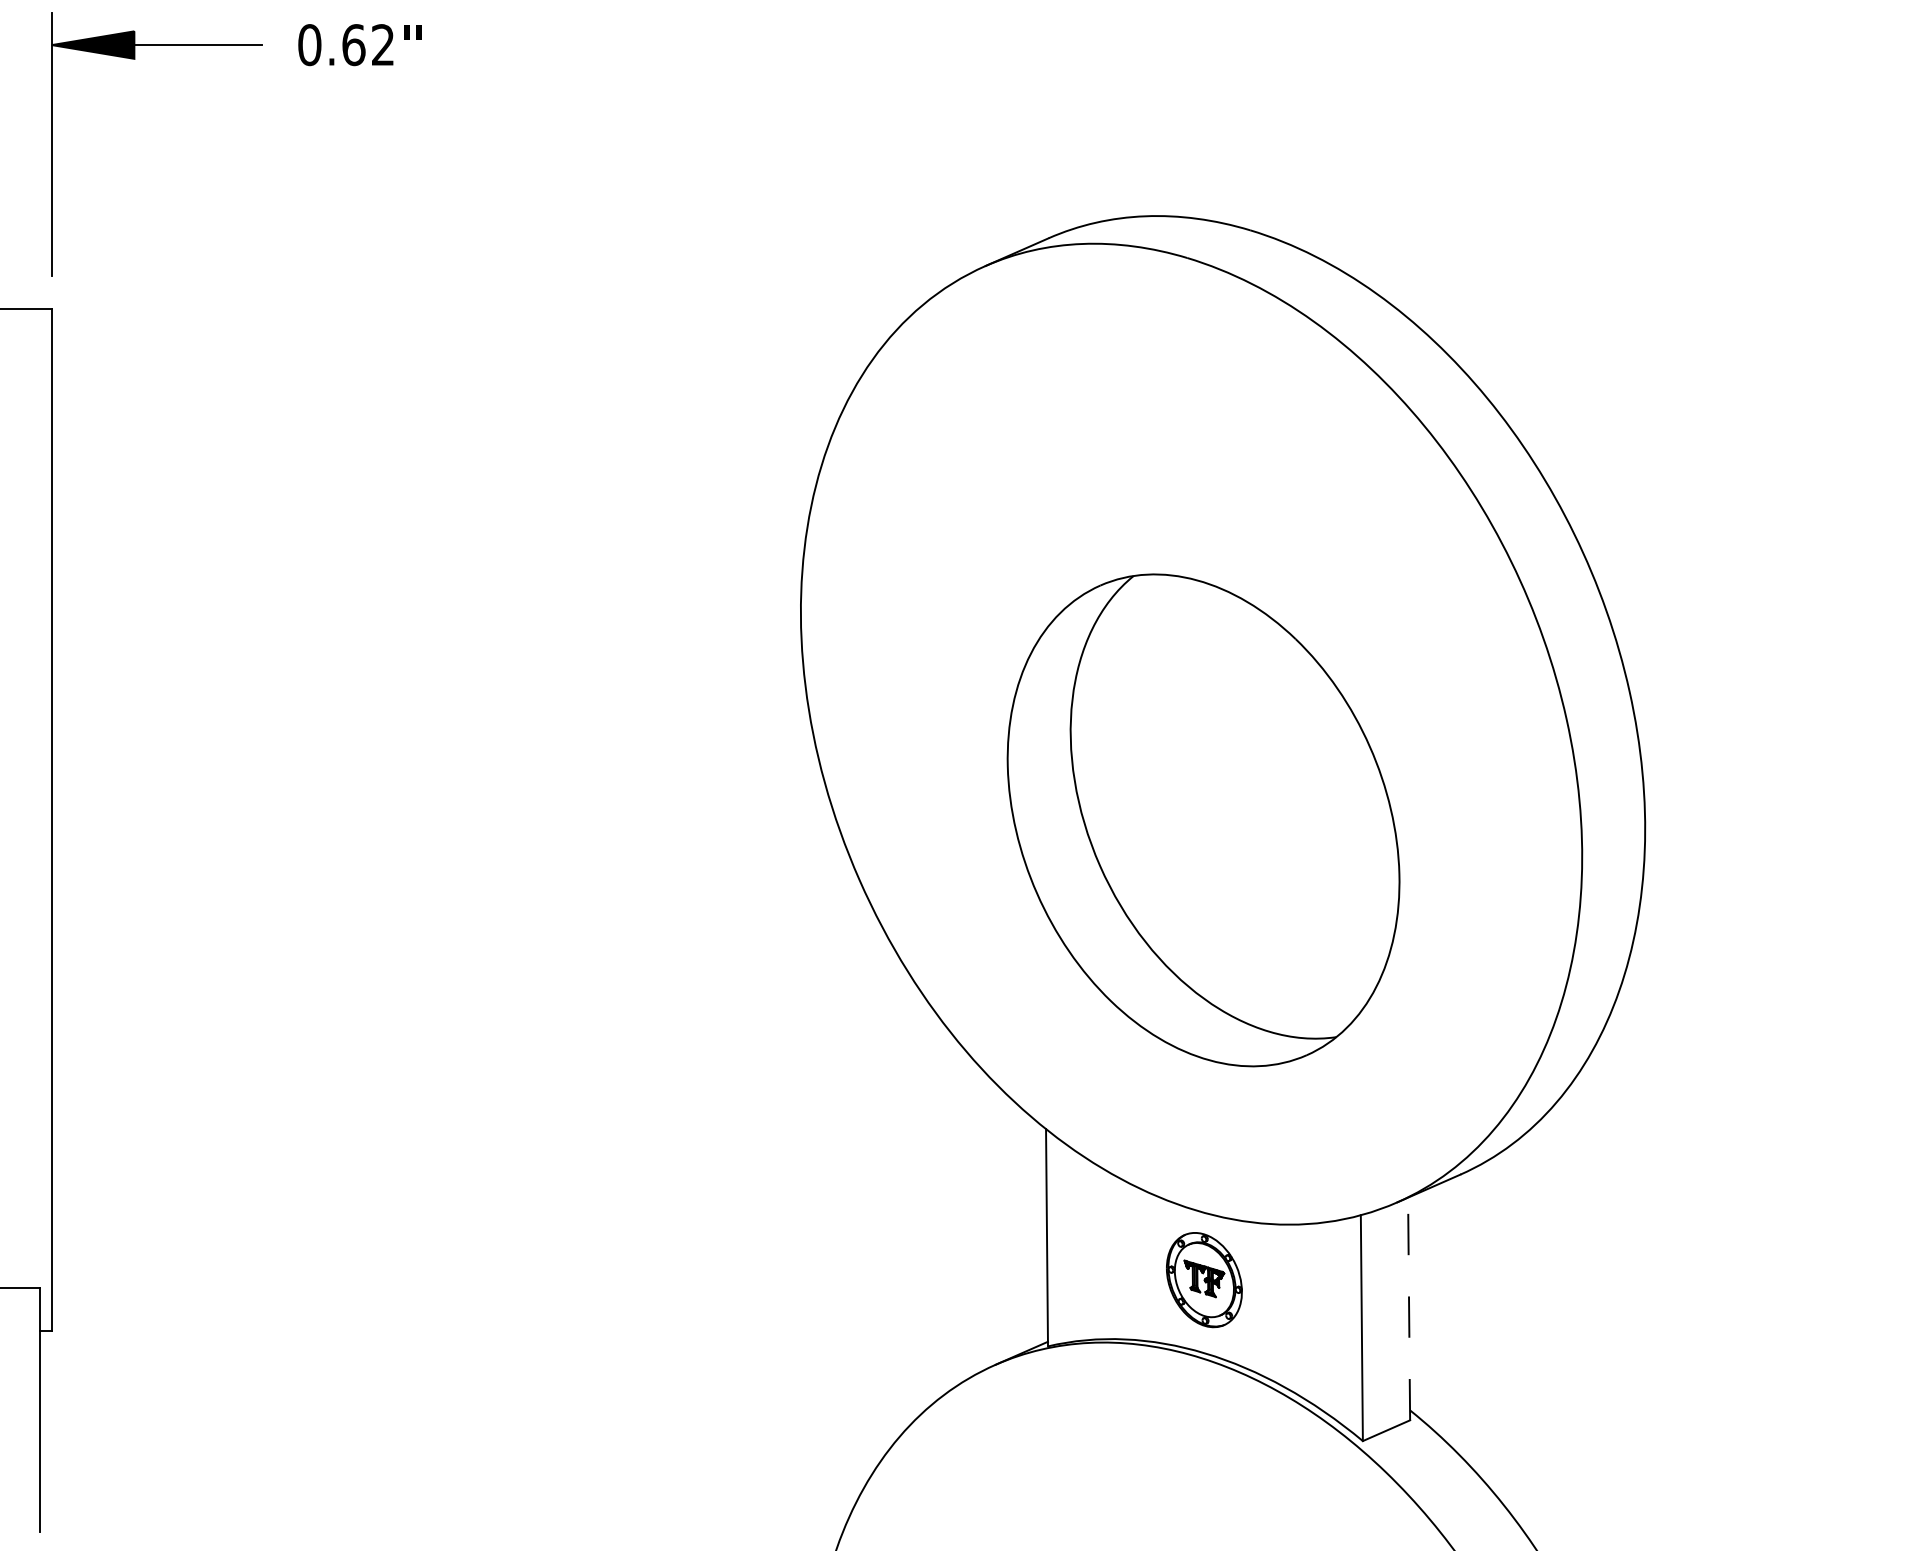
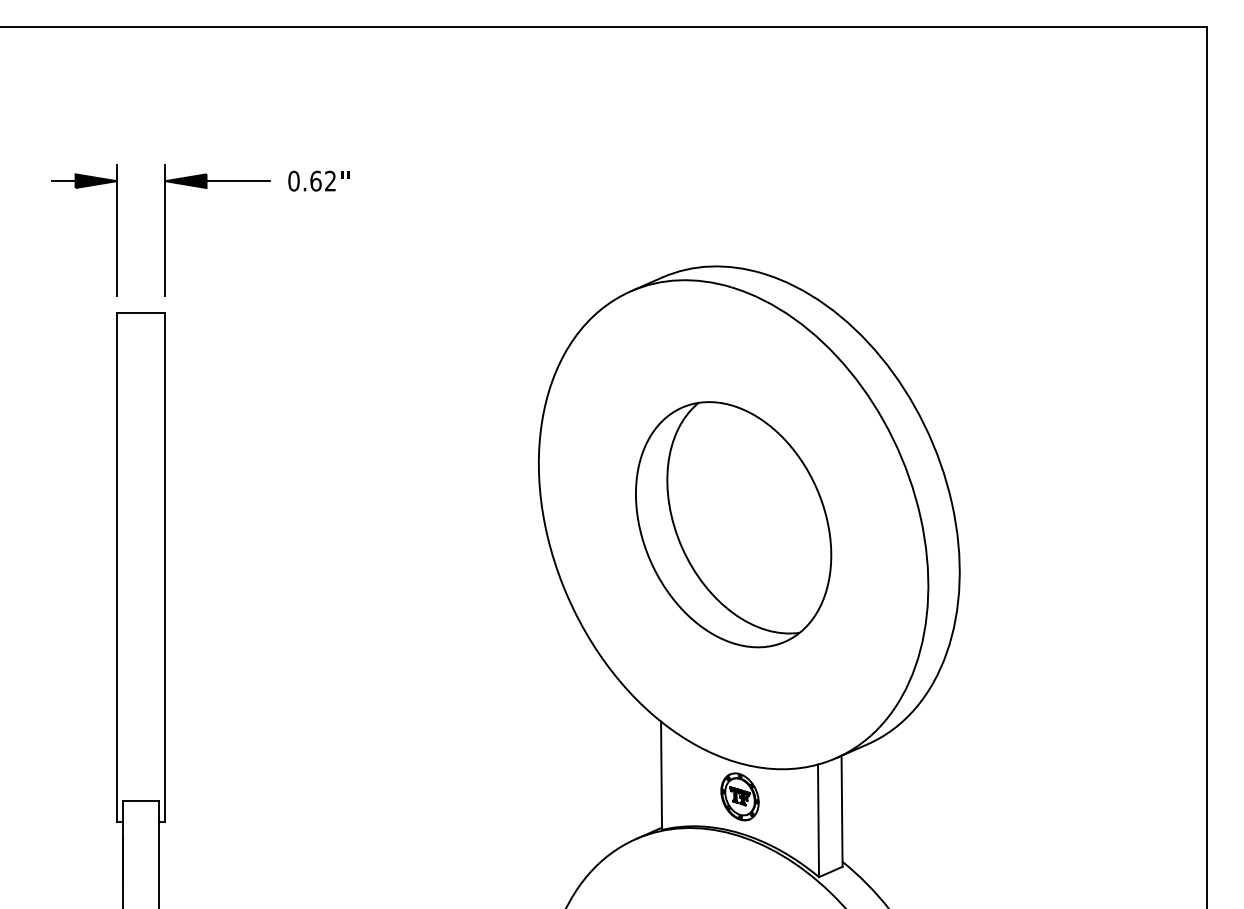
part: (1203, 819) -> (733, 524), moved
line: (1409, 1309) -> (842, 811), dashed -> solid

